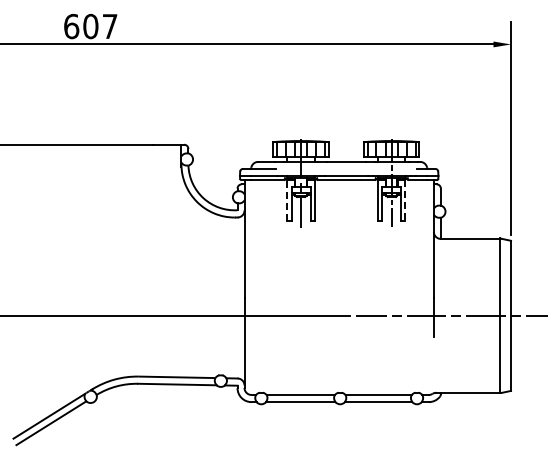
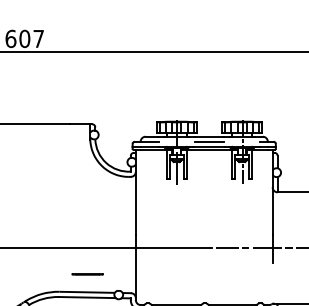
line: (345, 168) -> (208, 141), added
line: (287, 200) -> (166, 164), dashed -> solid
line: (405, 201) -> (252, 165), dashed -> solid
line: (177, 352) -> (87, 274), added

